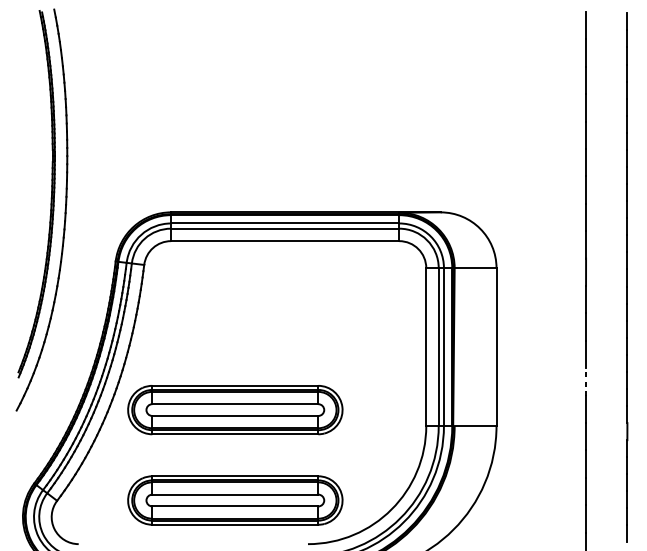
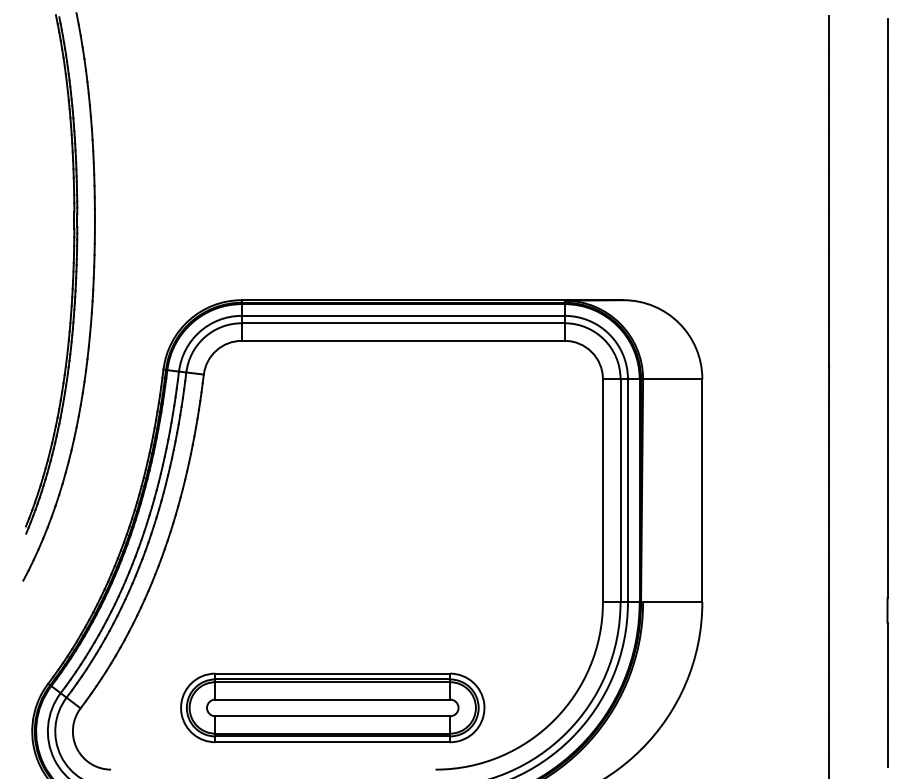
line: (586, 381) -> (829, 539), dashed -> solid
part: (235, 409) -> (332, 579), removed

